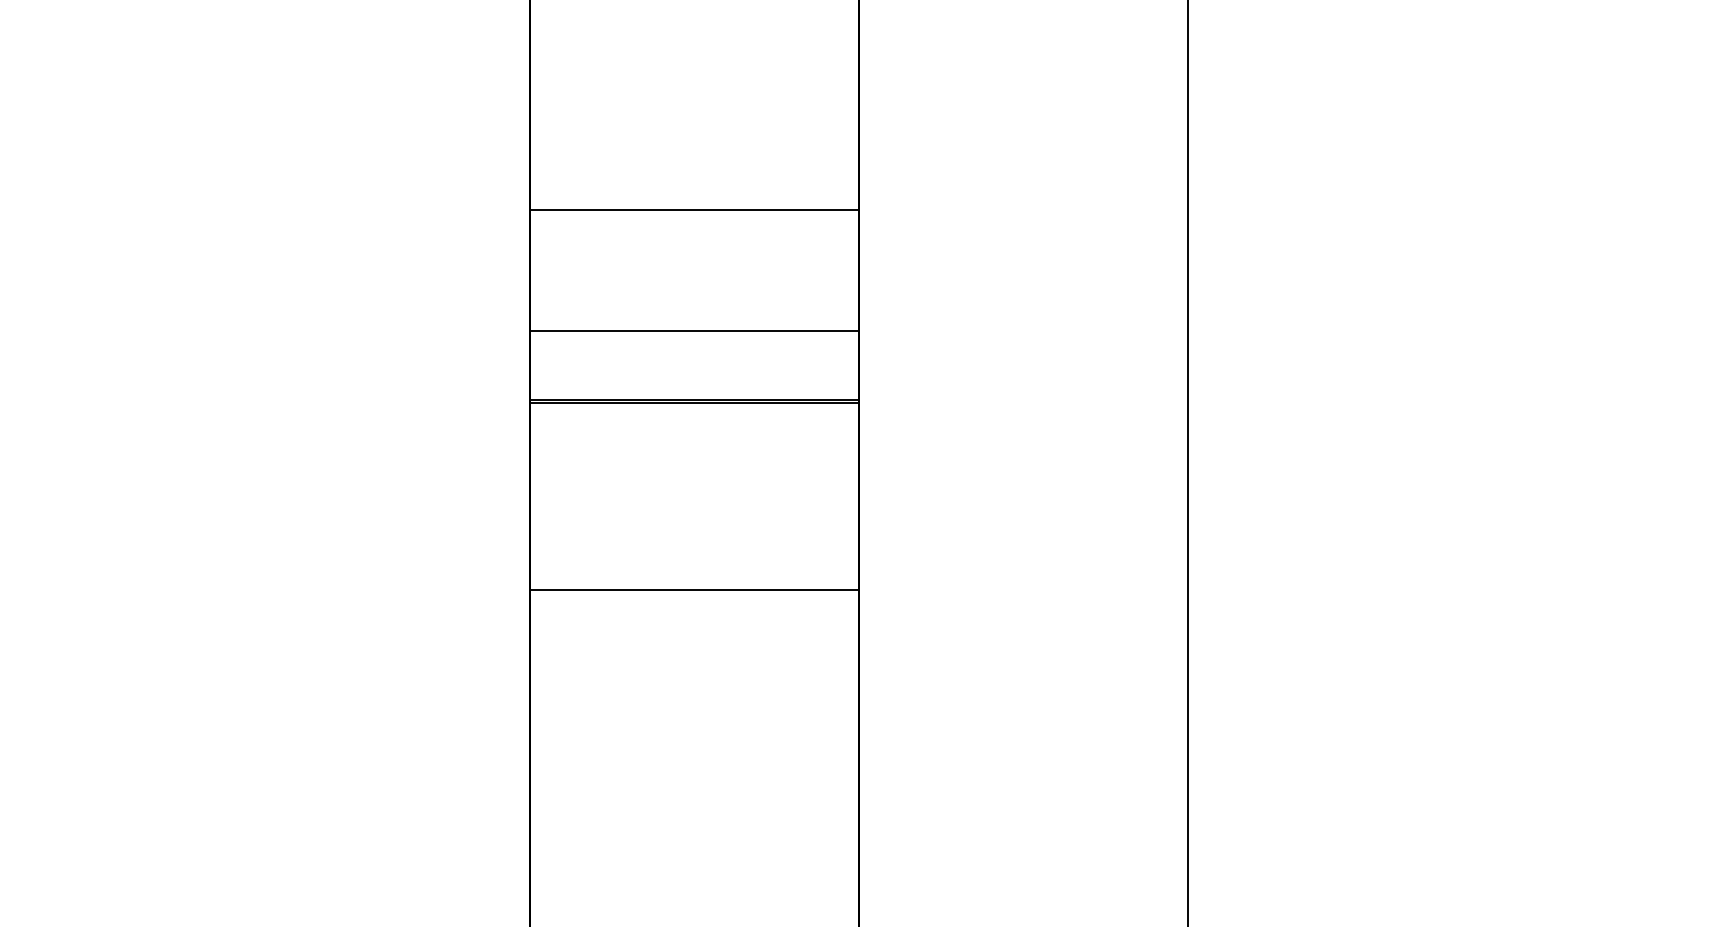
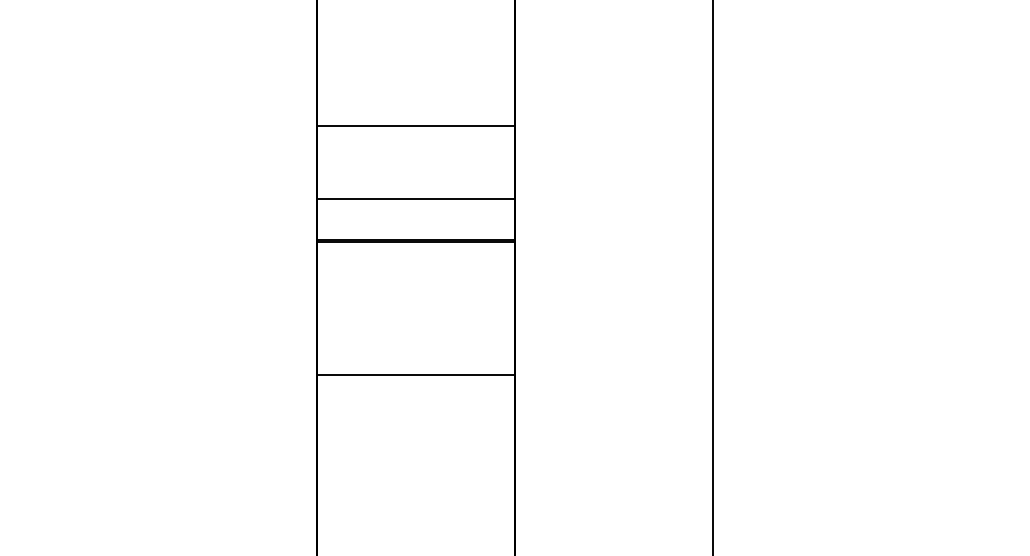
line: (693, 589) -> (415, 374), moved

